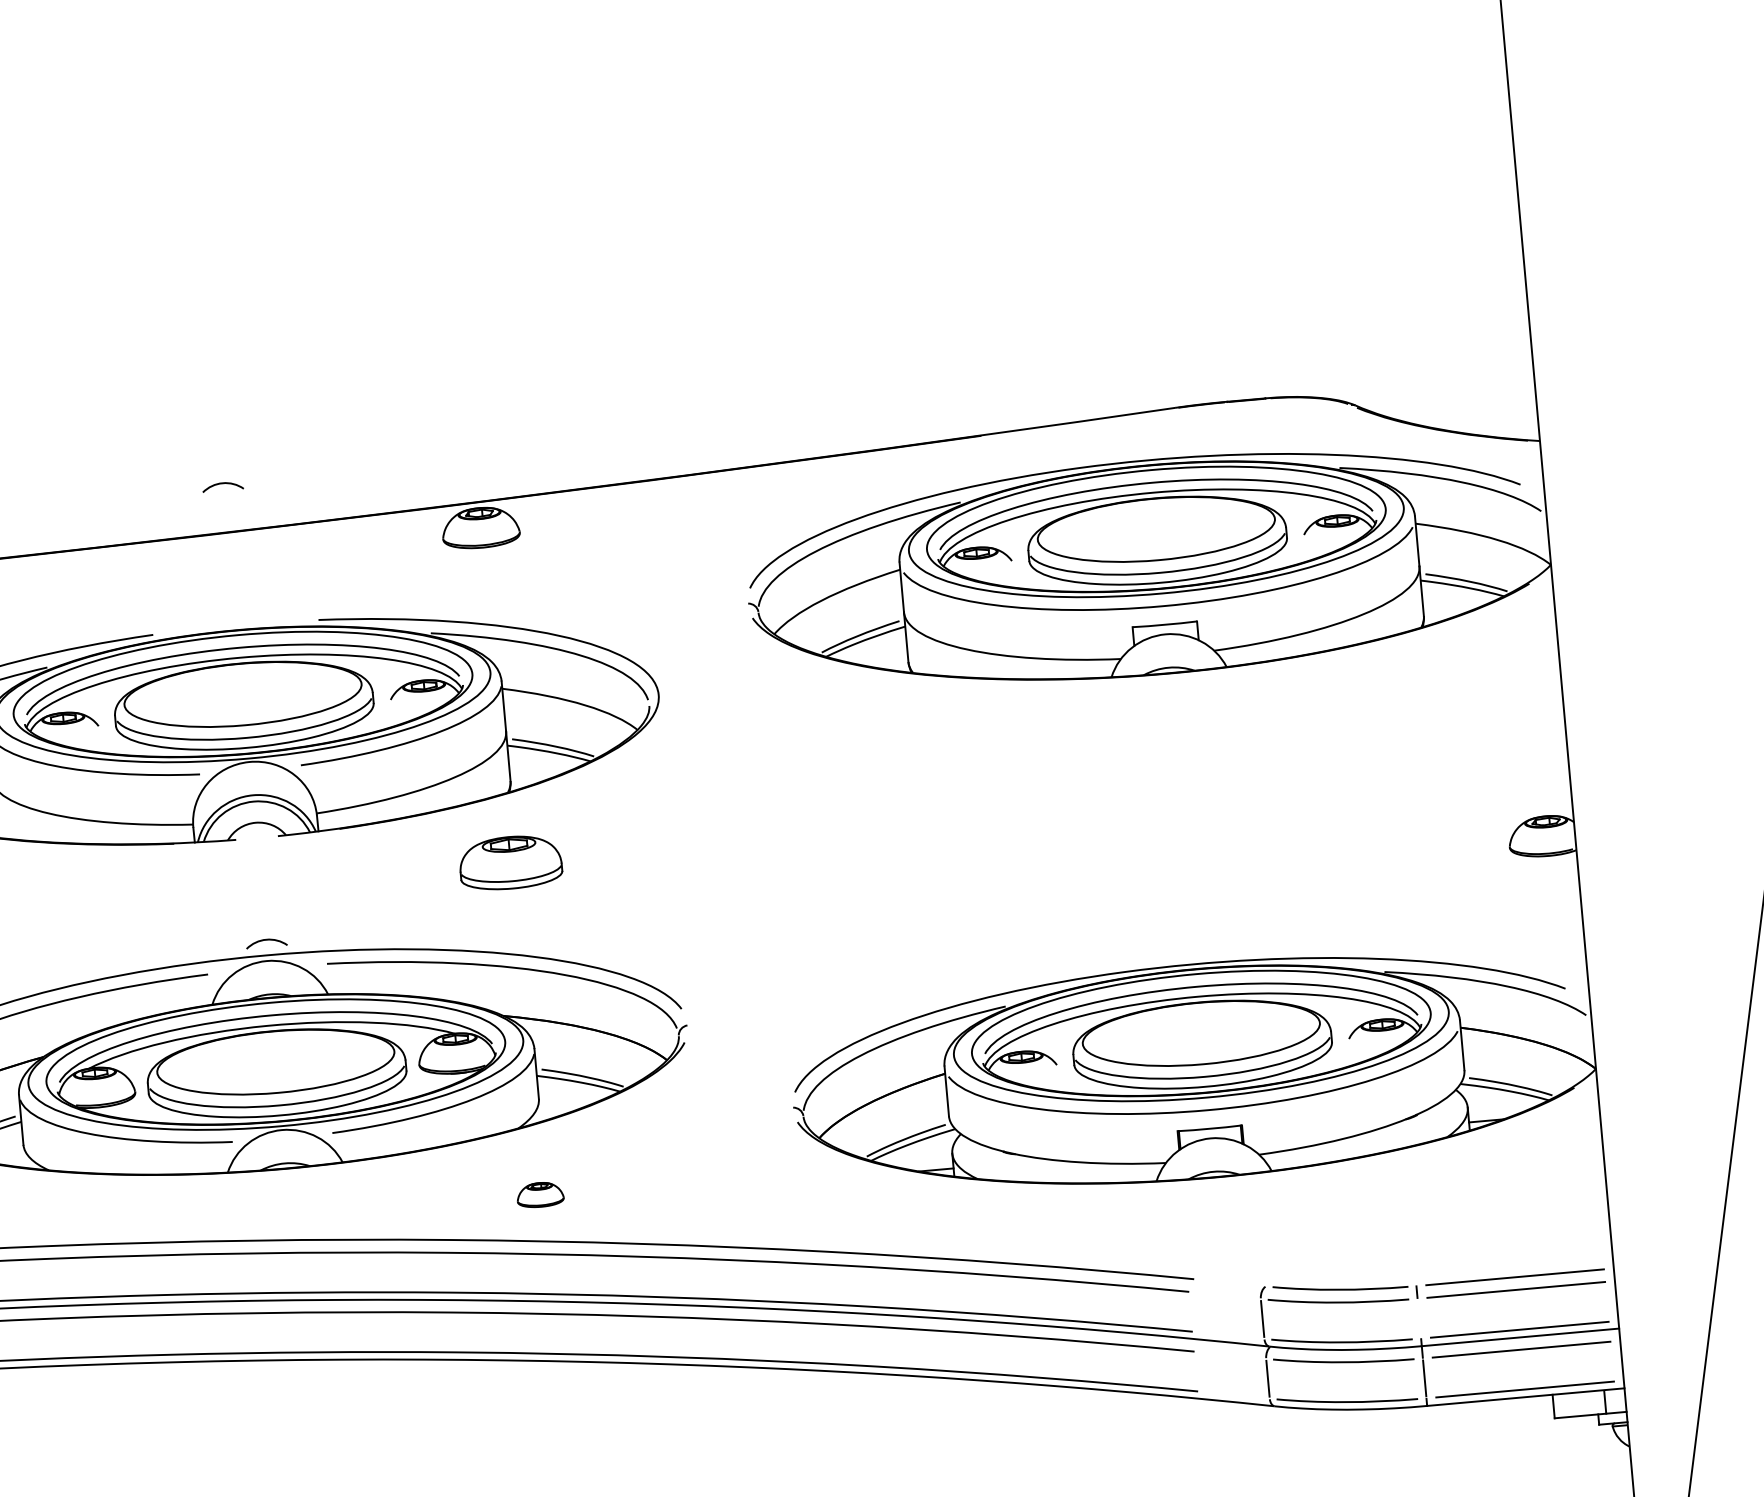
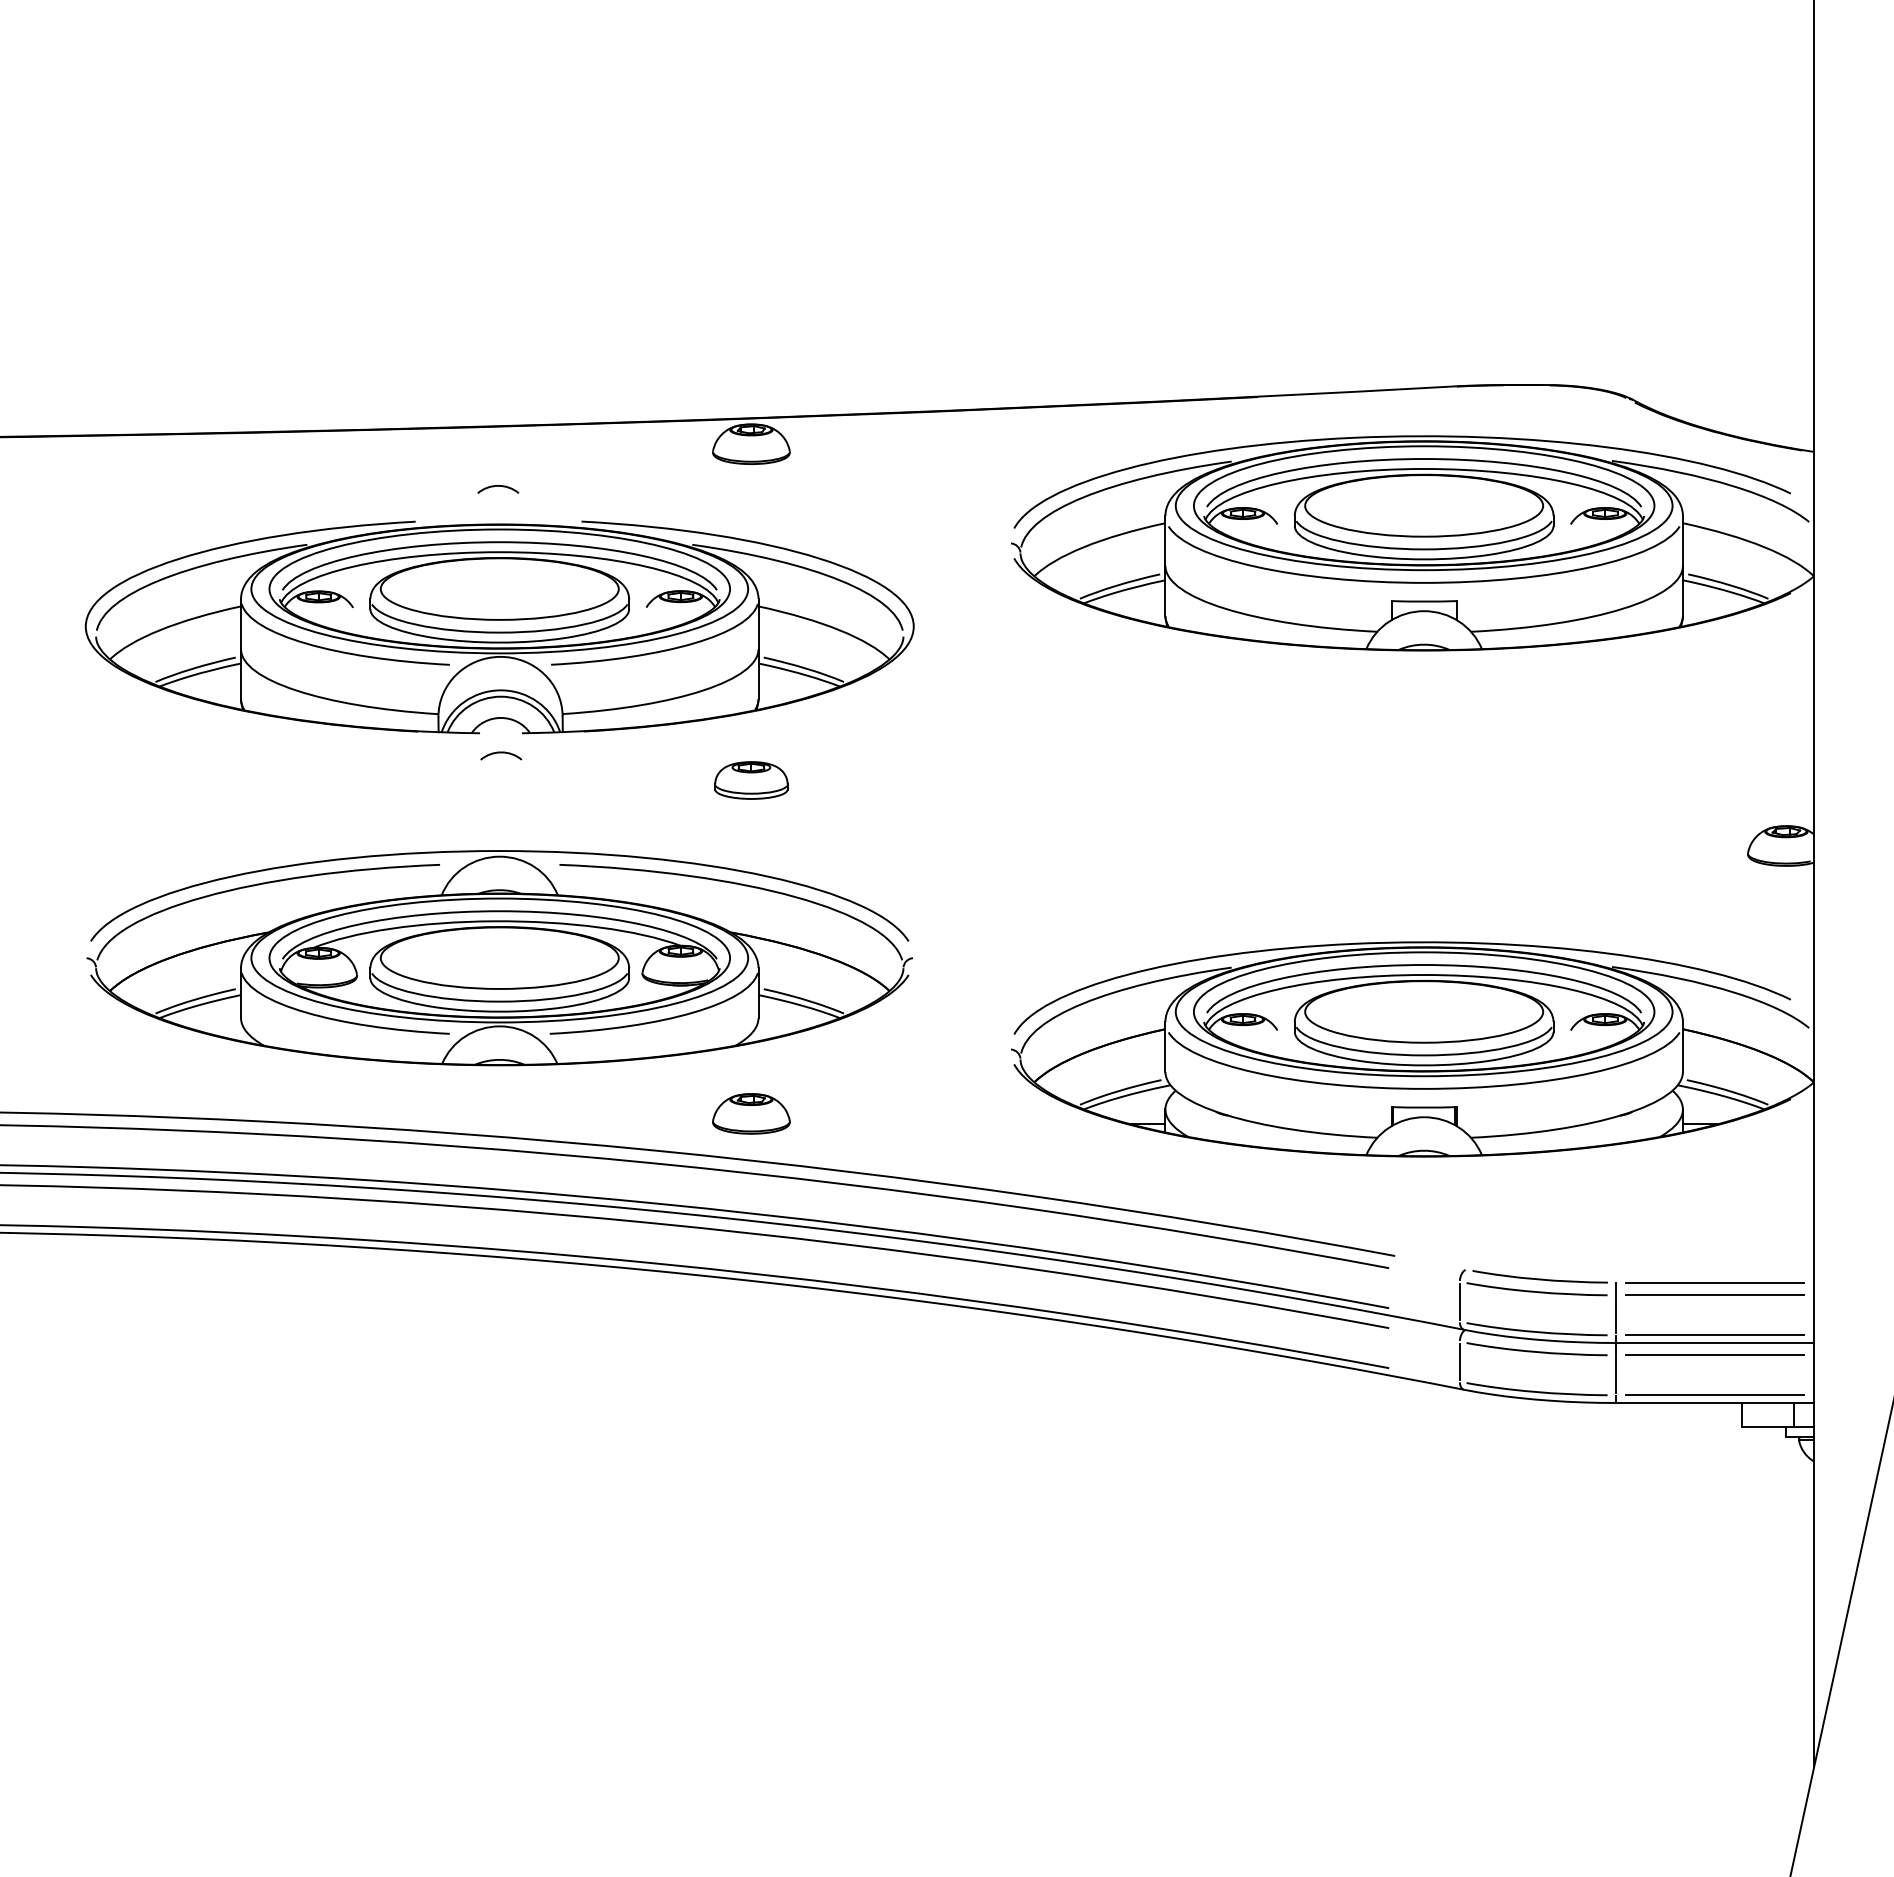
curve: (222, 483) -> (498, 486), moved
part: (510, 862) -> (751, 780), size x0.71
curve: (266, 940) -> (501, 753), moved
part: (540, 1194) -> (751, 1113), size x1.67
line: (1418, 1318) -> (1615, 1315), added

